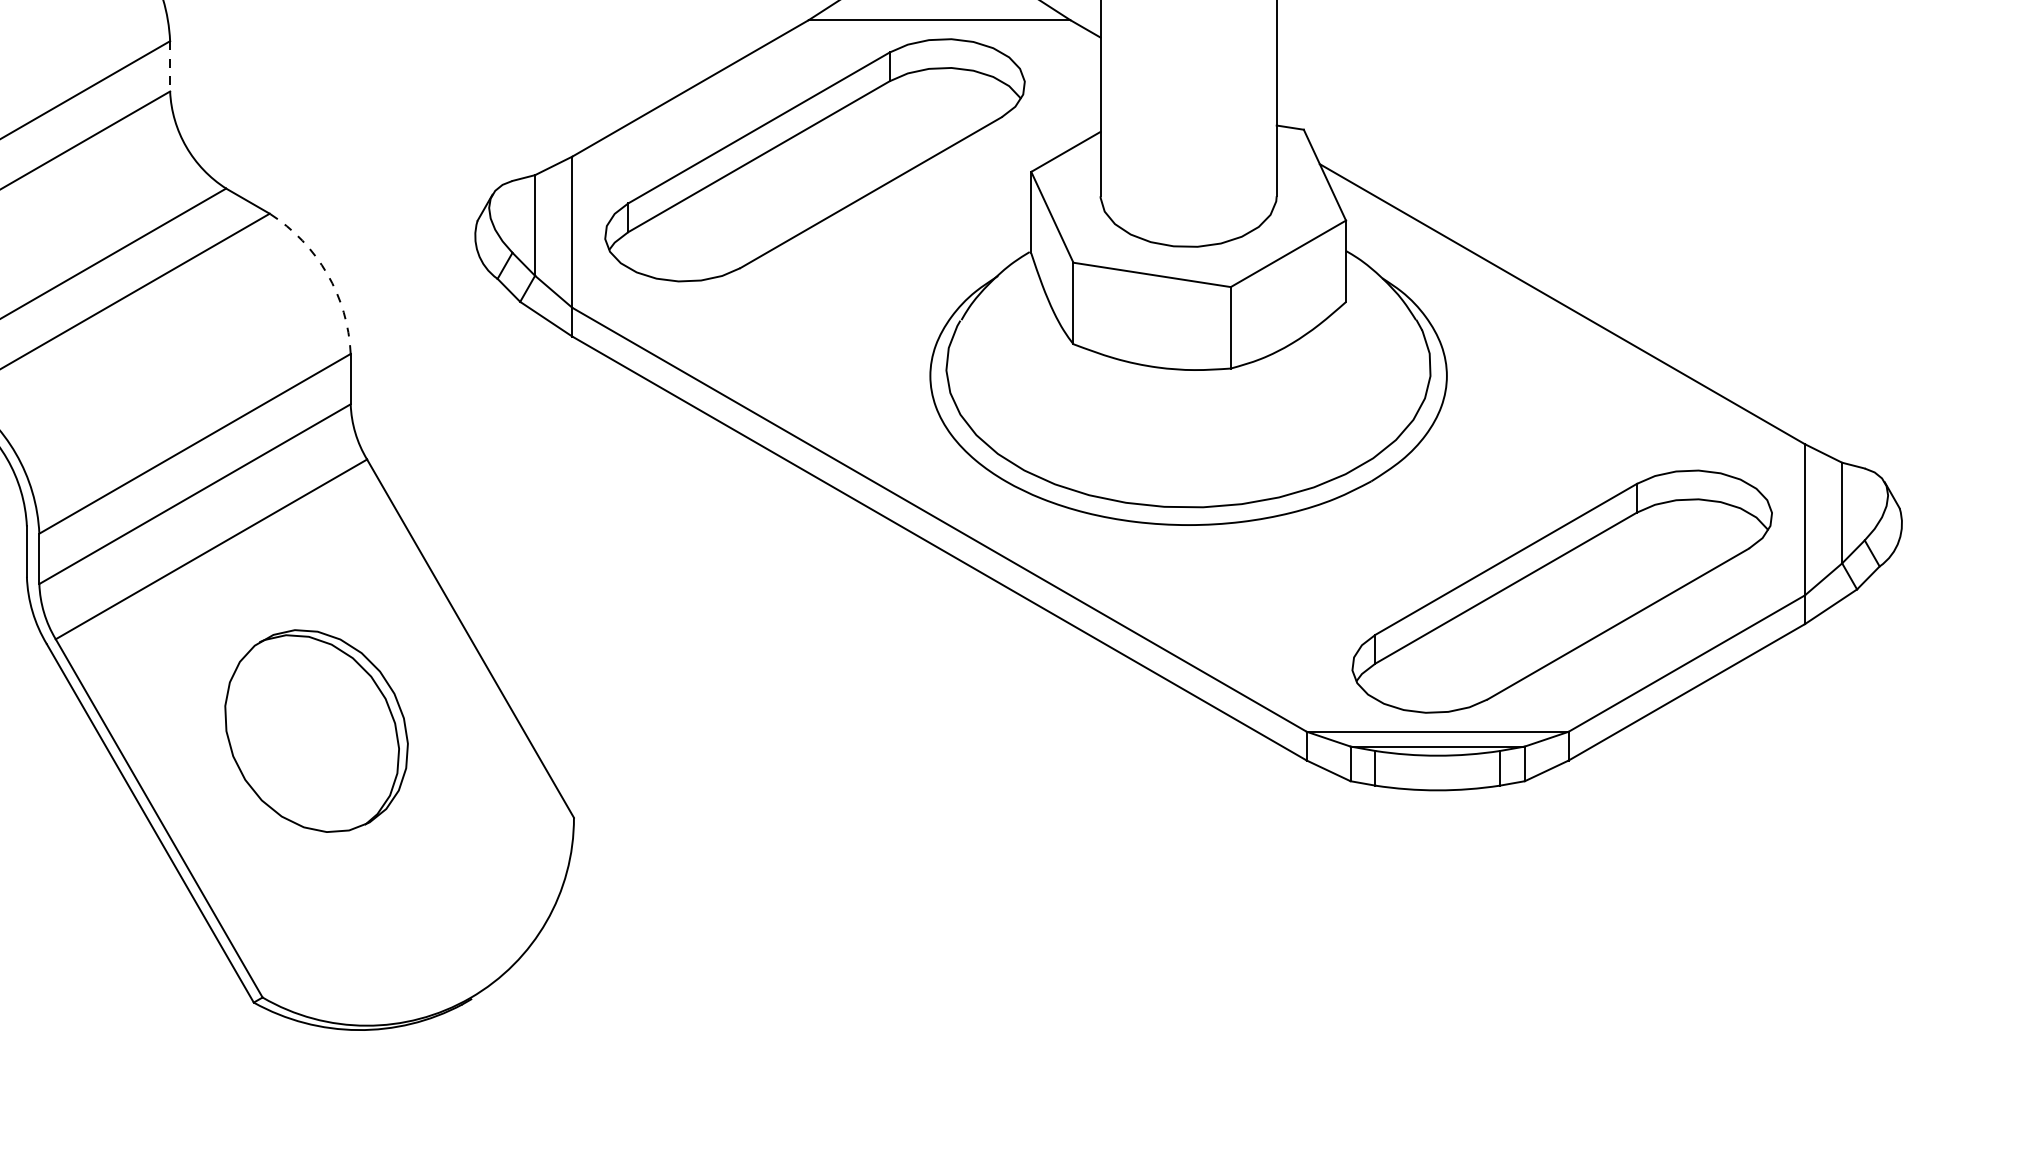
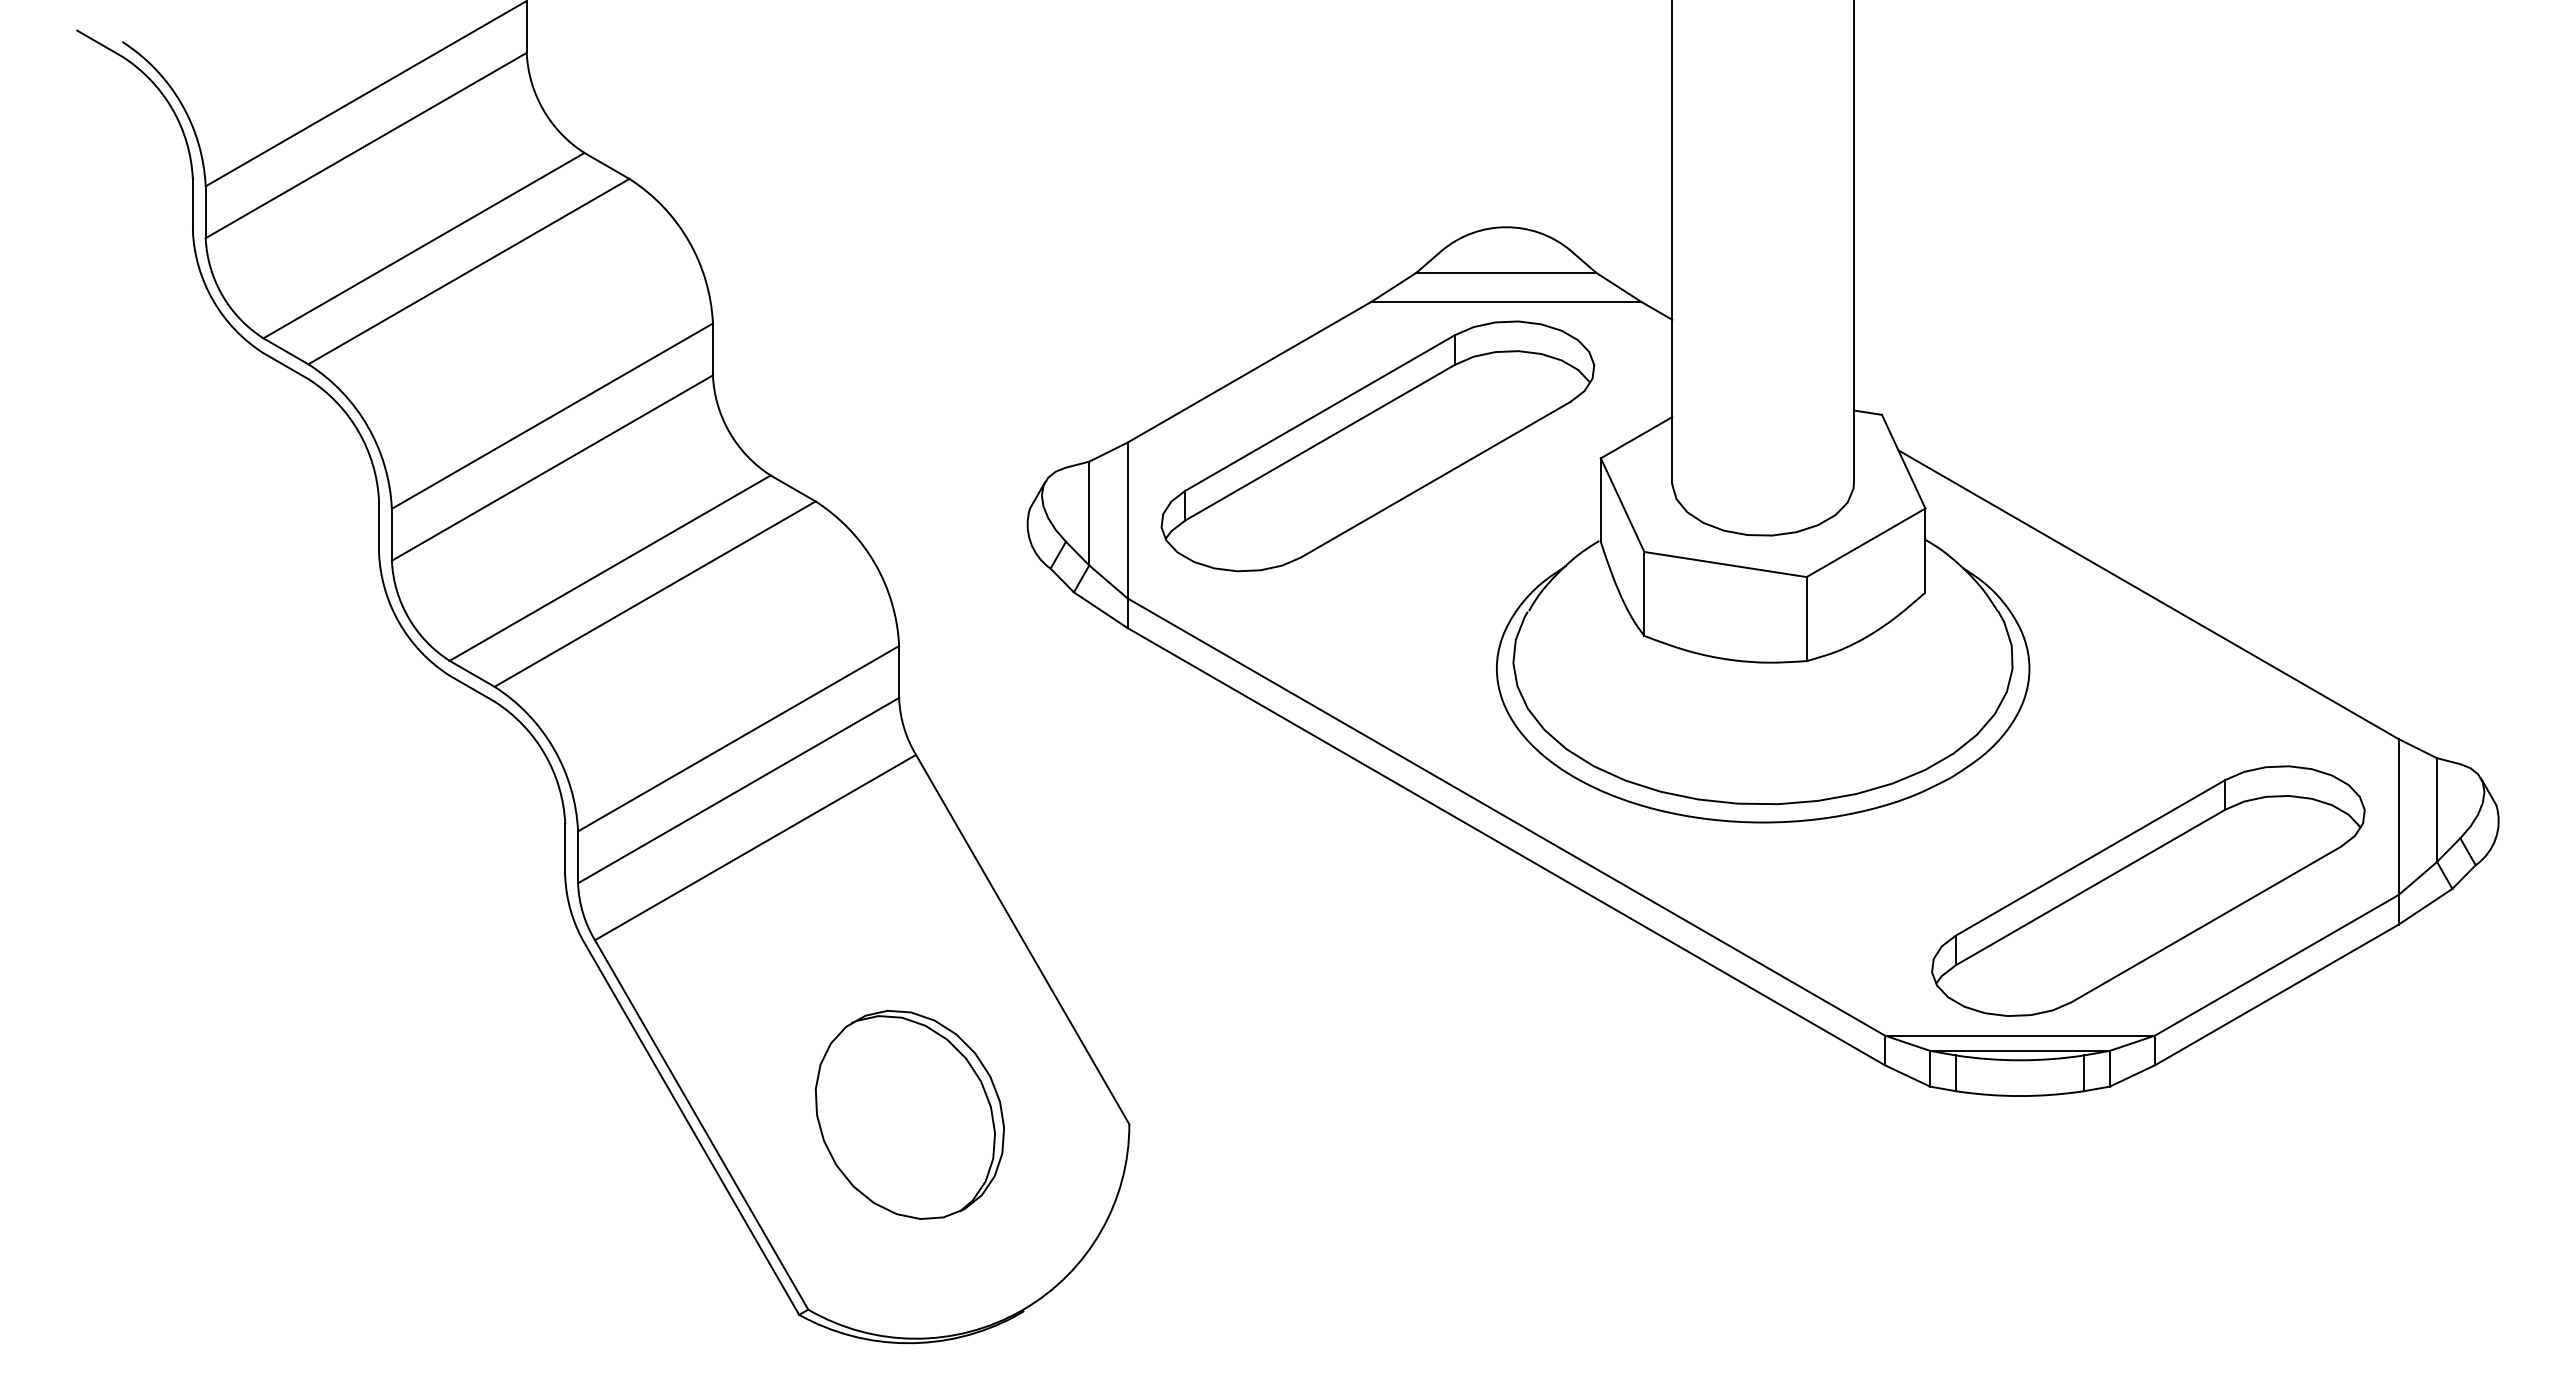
line: (169, 66) -> (712, 349), dashed -> solid
arc: (327, 273) -> (875, 563), dashed -> solid
part: (316, 730) -> (909, 1114), moved

